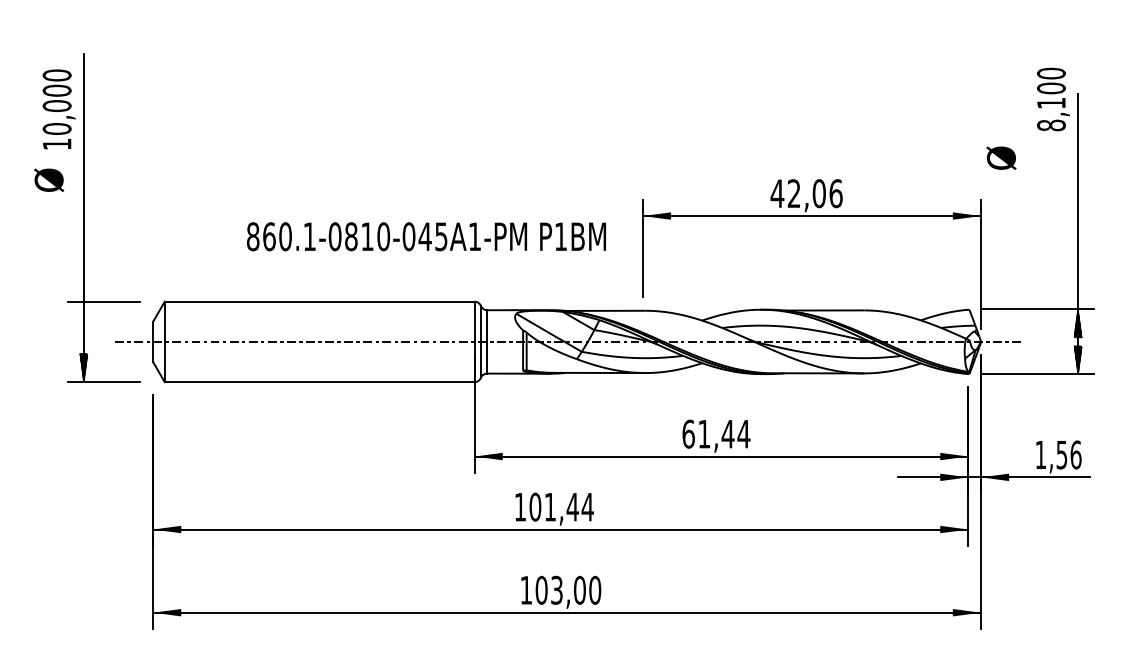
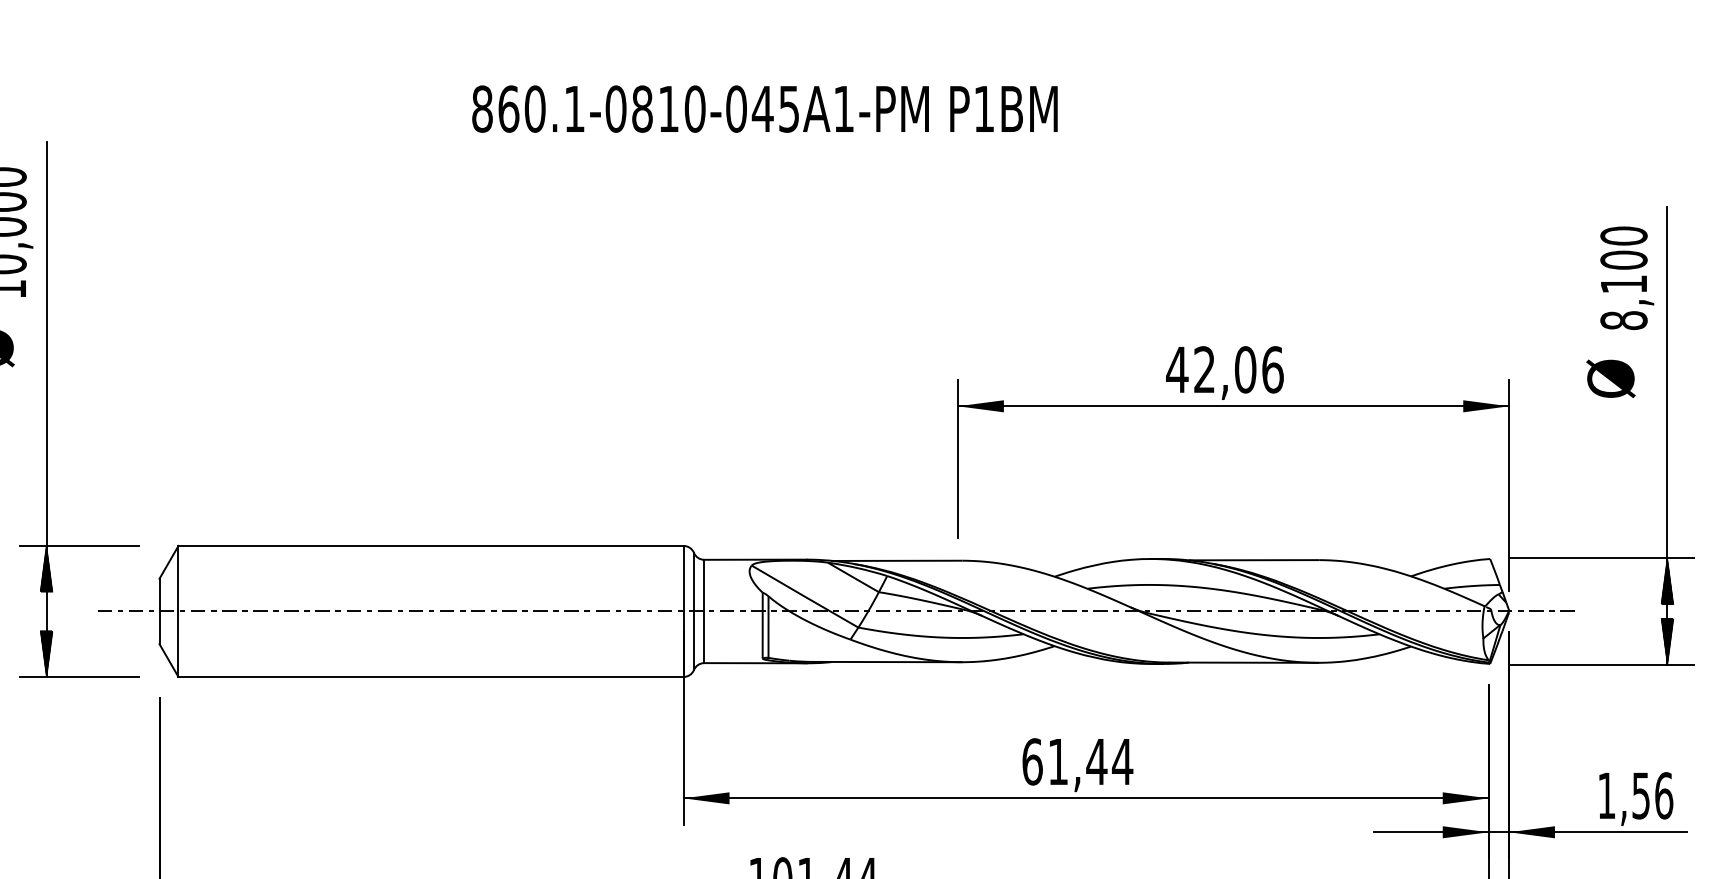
text: (1053, 99) -> (1627, 278), moved
text: (1001, 157) -> (1611, 377), moved
text: (426, 236) -> (764, 108), moved
hatch: (83, 315) -> (46, 568), added

